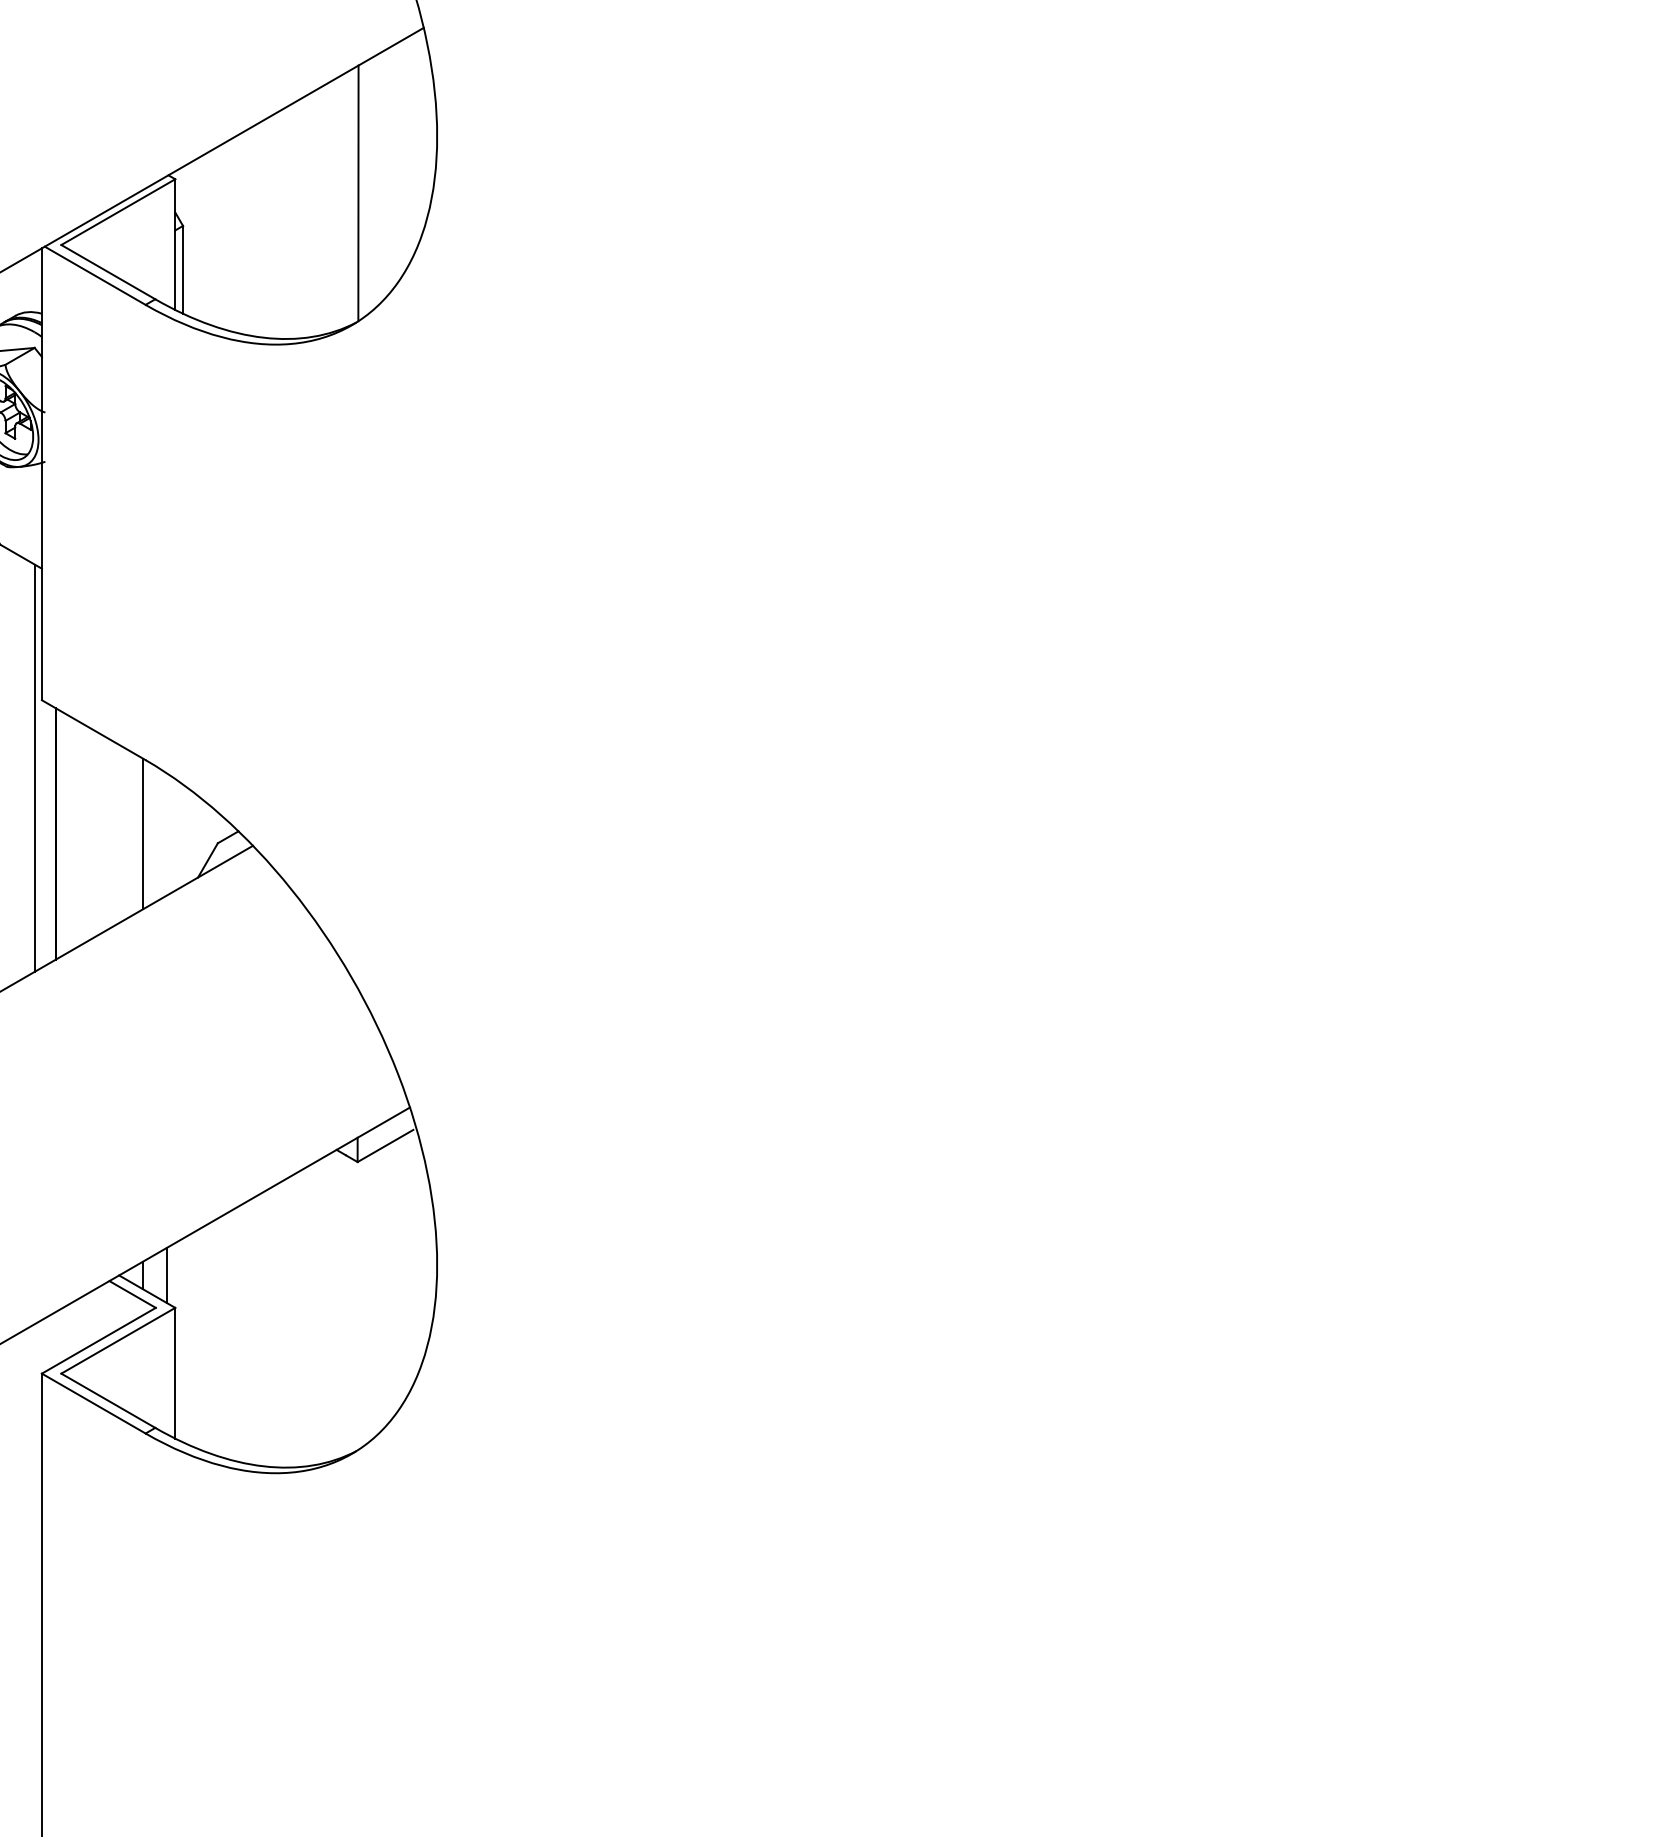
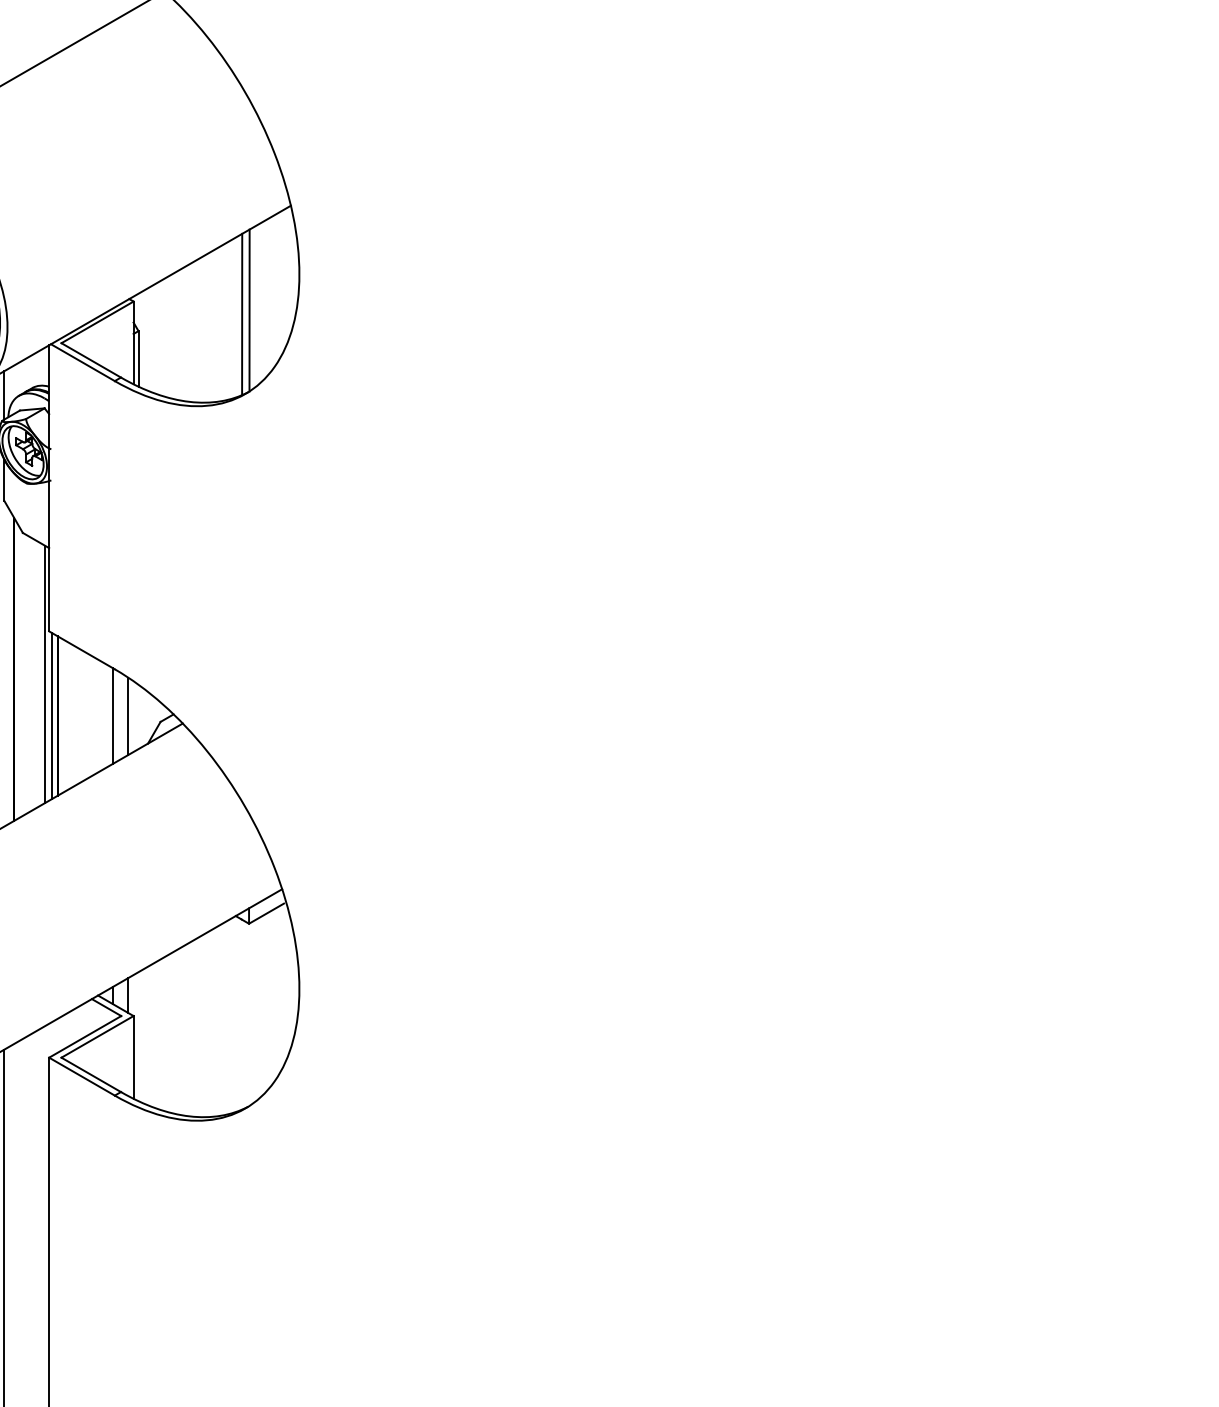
line: (347, 199) -> (242, 314), added
line: (47, 833) -> (52, 715), added
line: (167, 834) -> (128, 716), added

